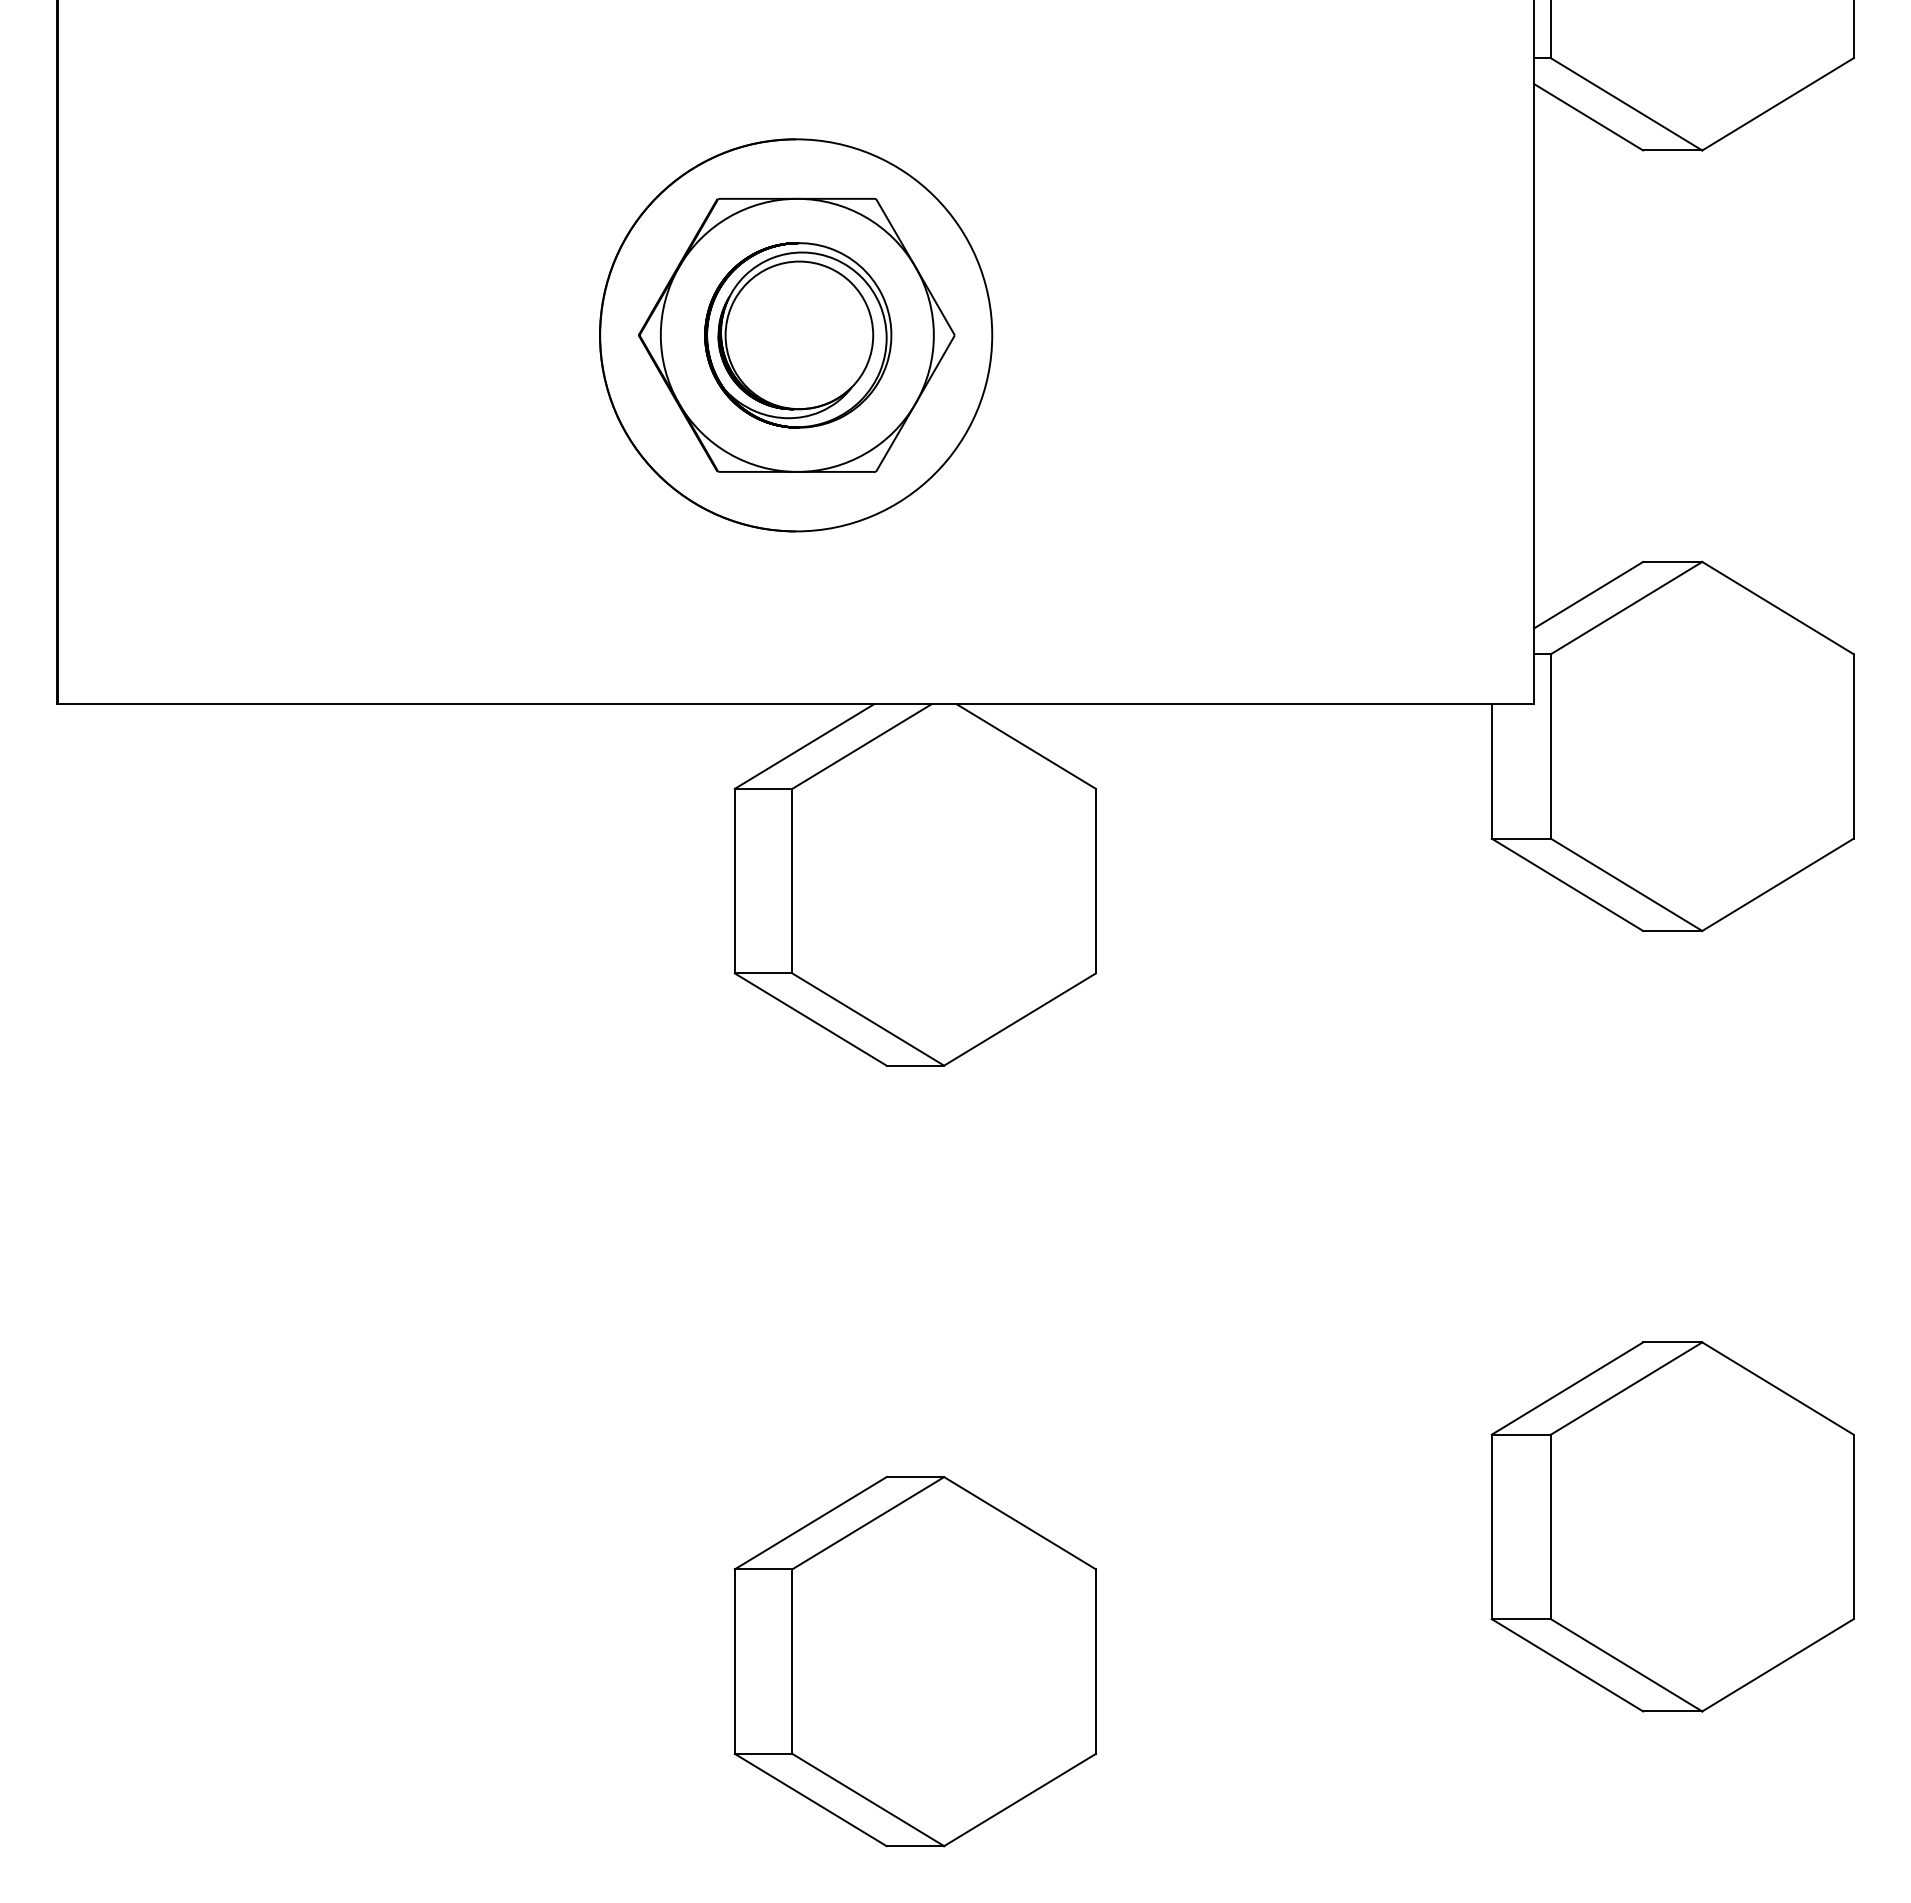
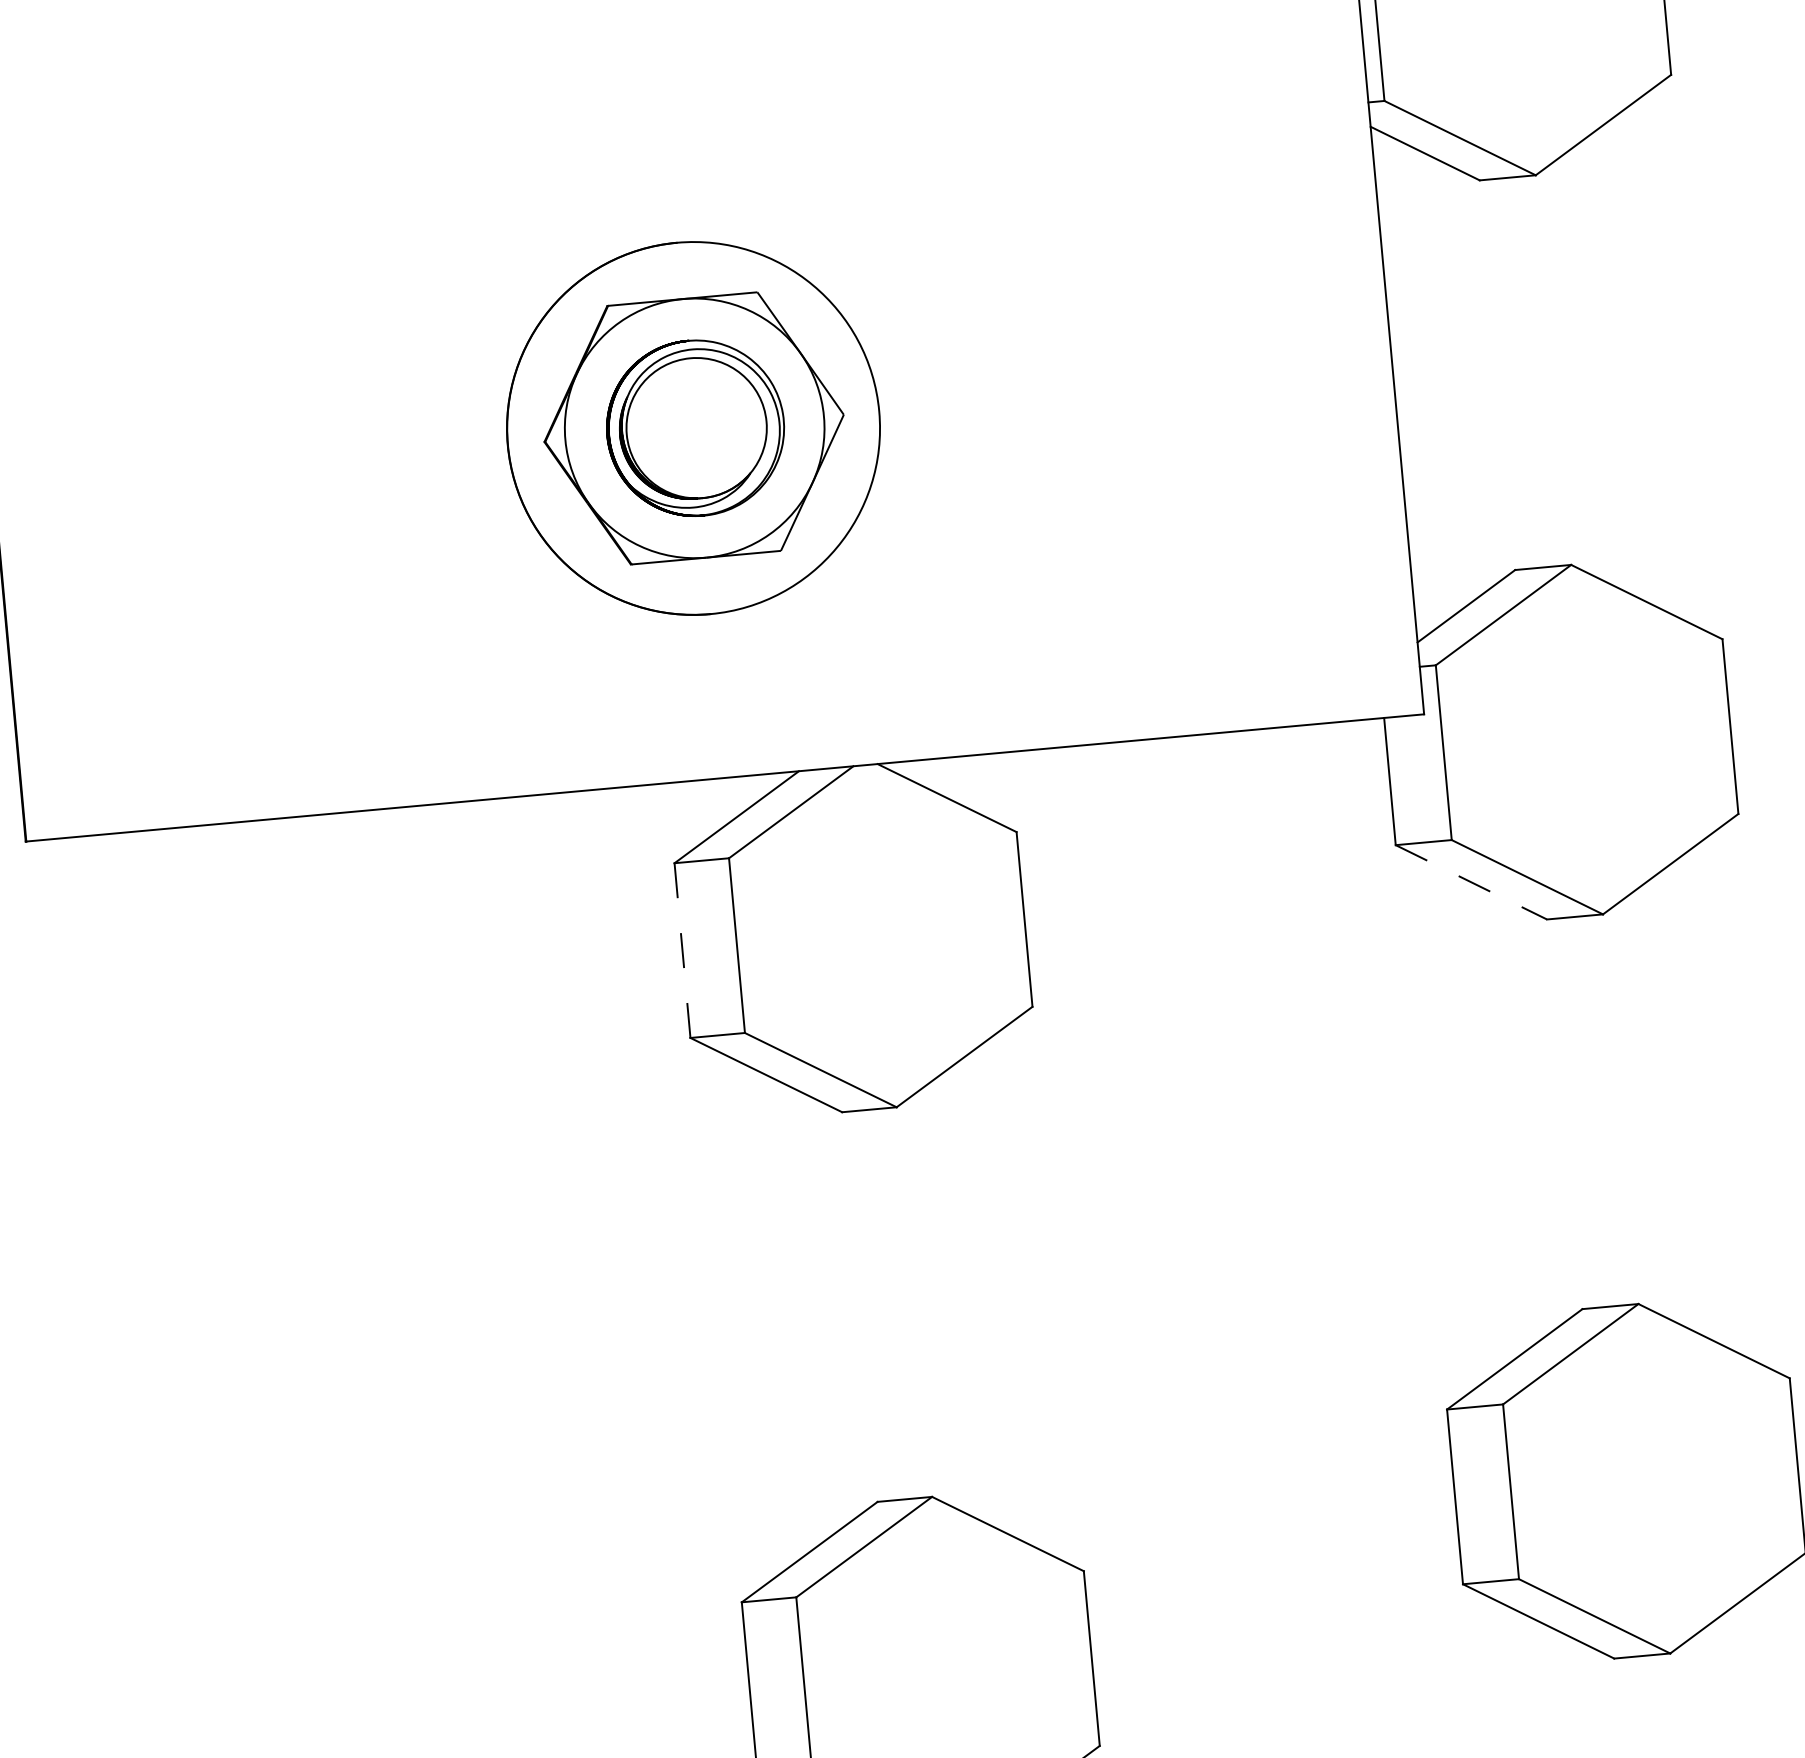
line: (734, 881) -> (682, 950), solid -> dashed
line: (1567, 884) -> (1471, 881), solid -> dashed

